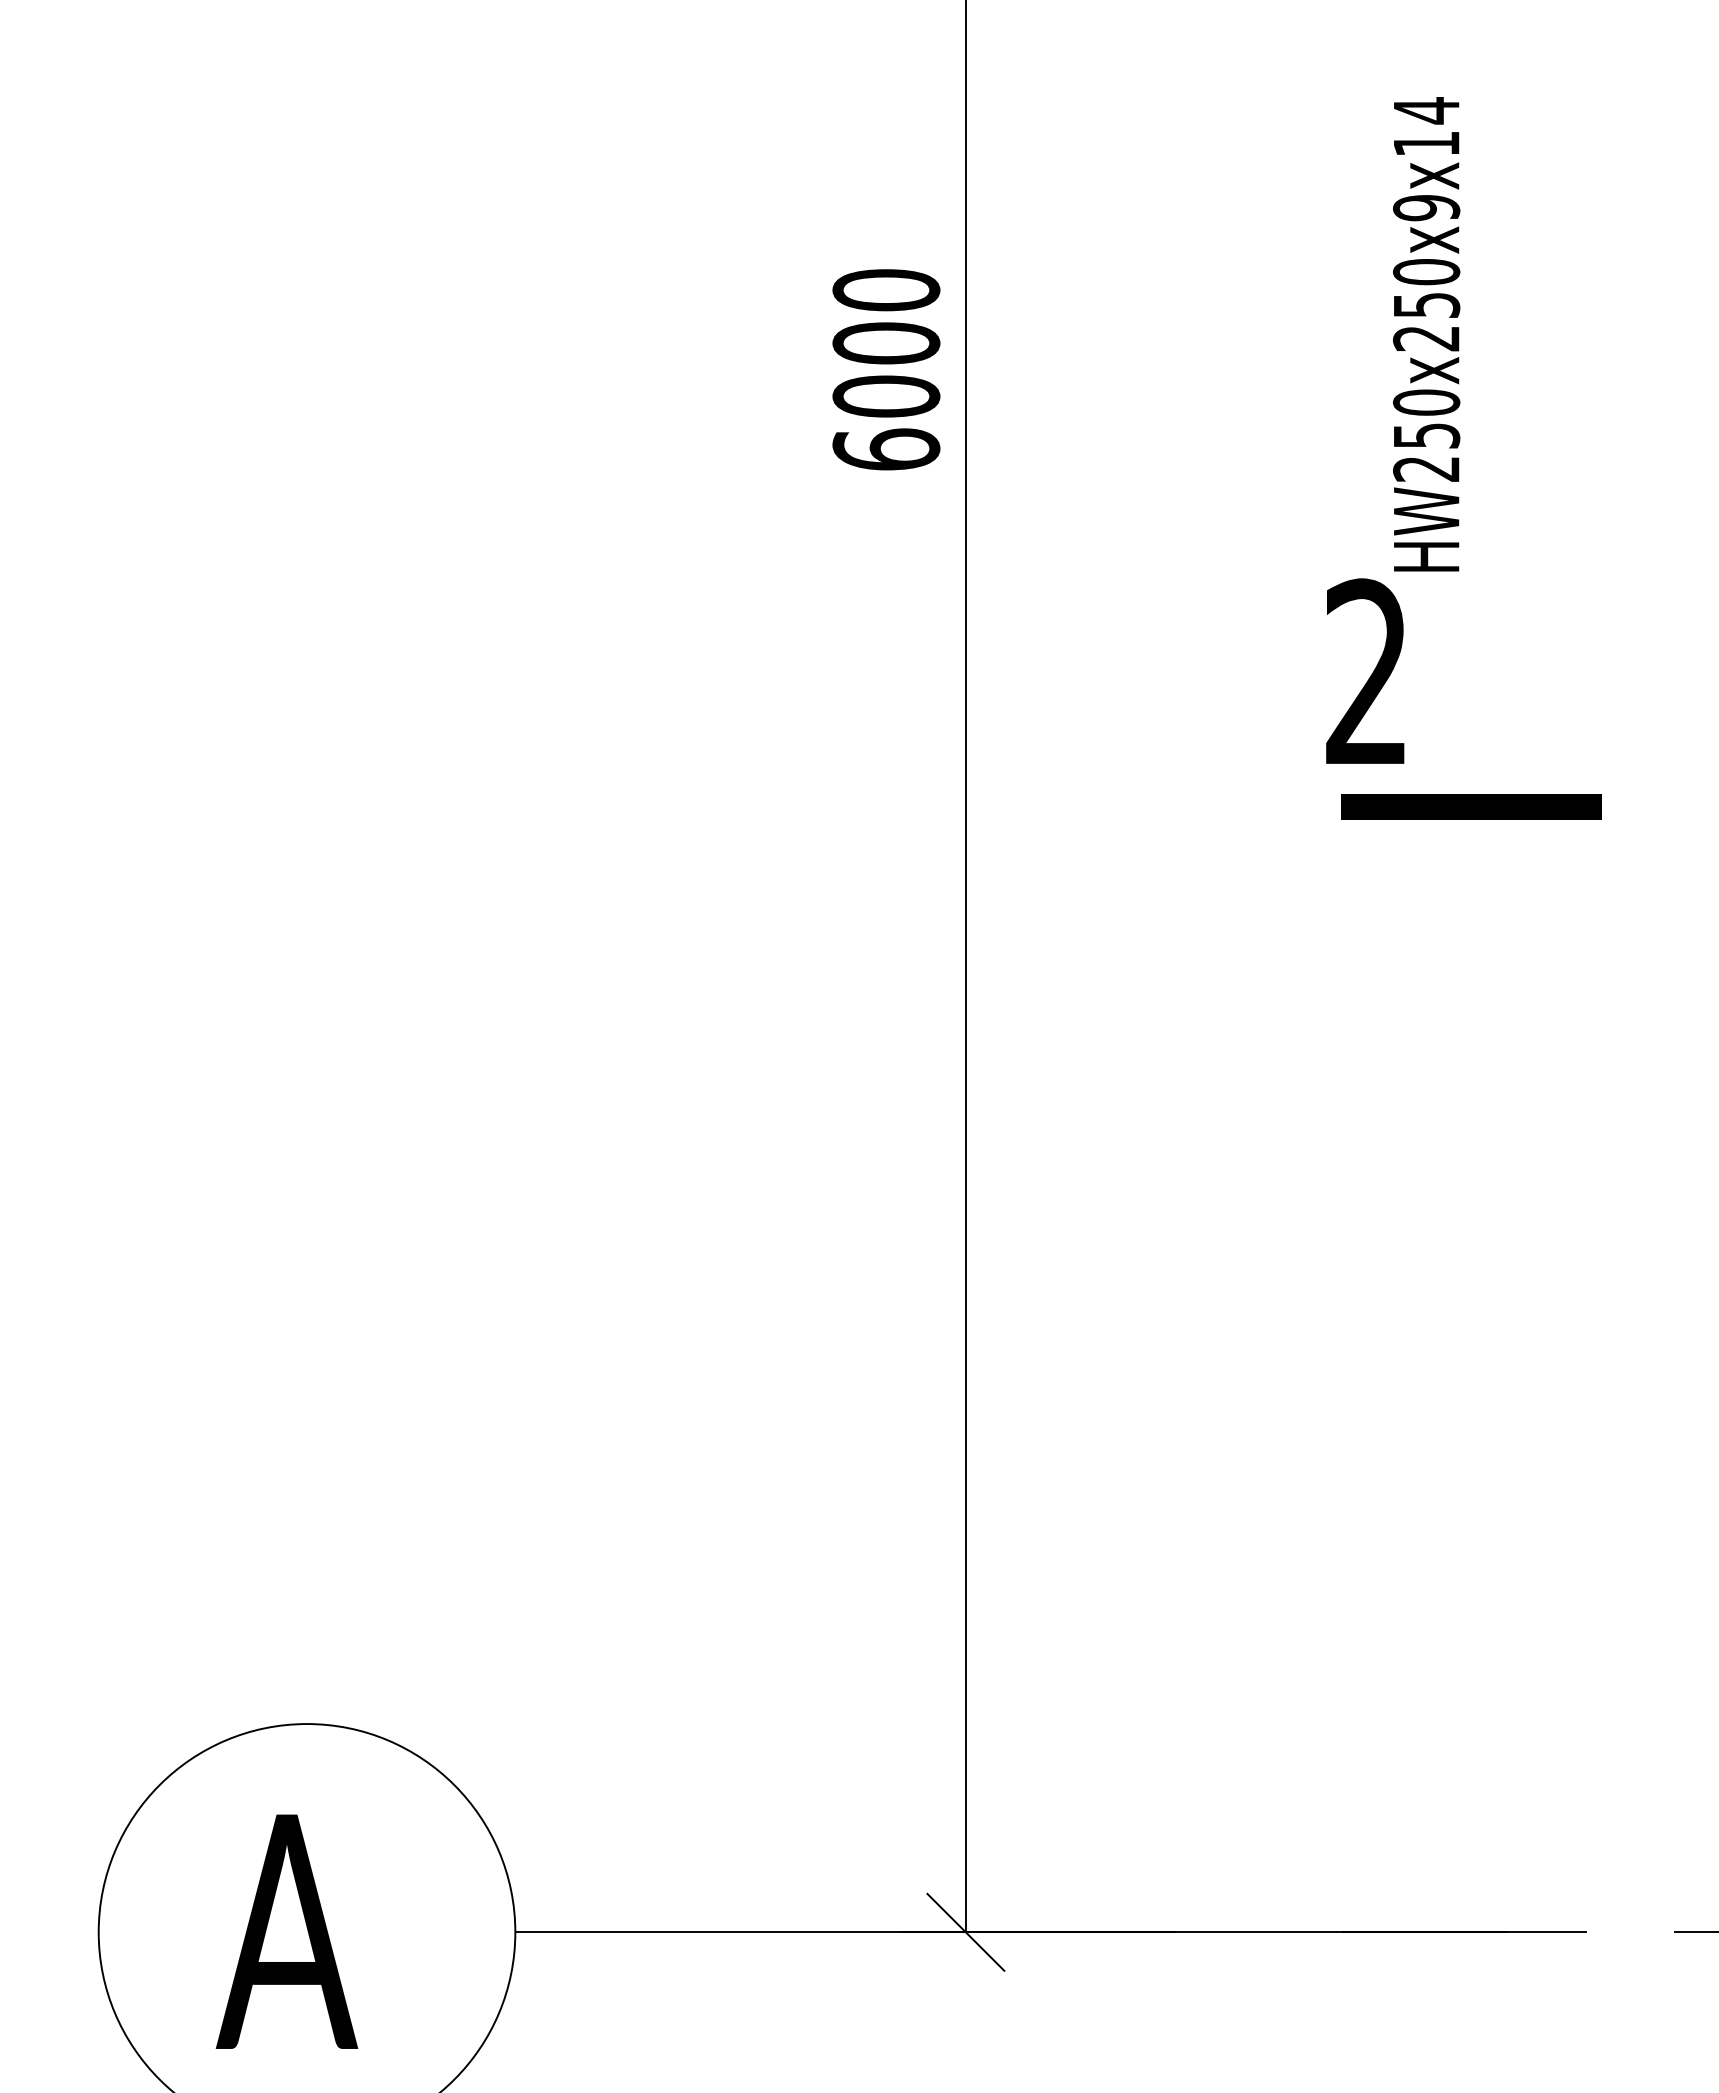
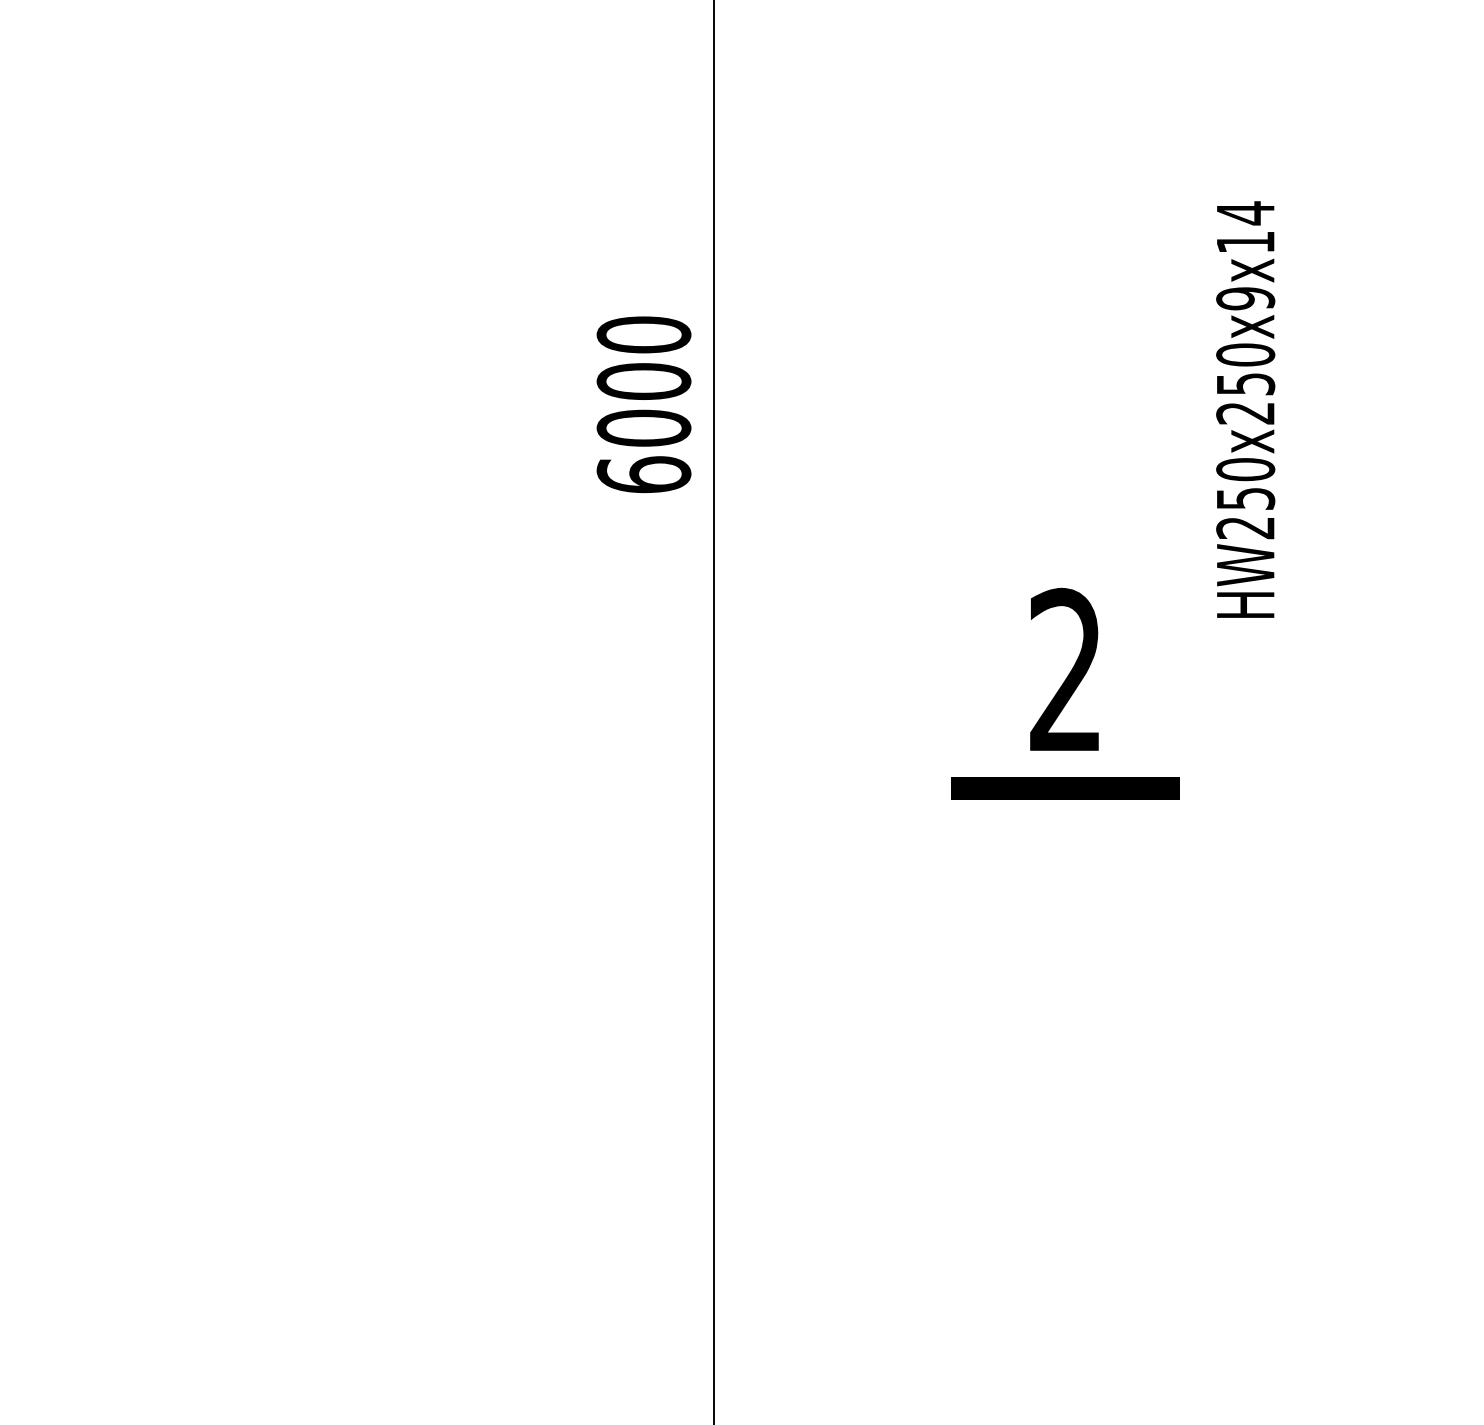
text: (1426, 334) -> (1245, 409), moved
line: (1471, 806) -> (1065, 788), moved

